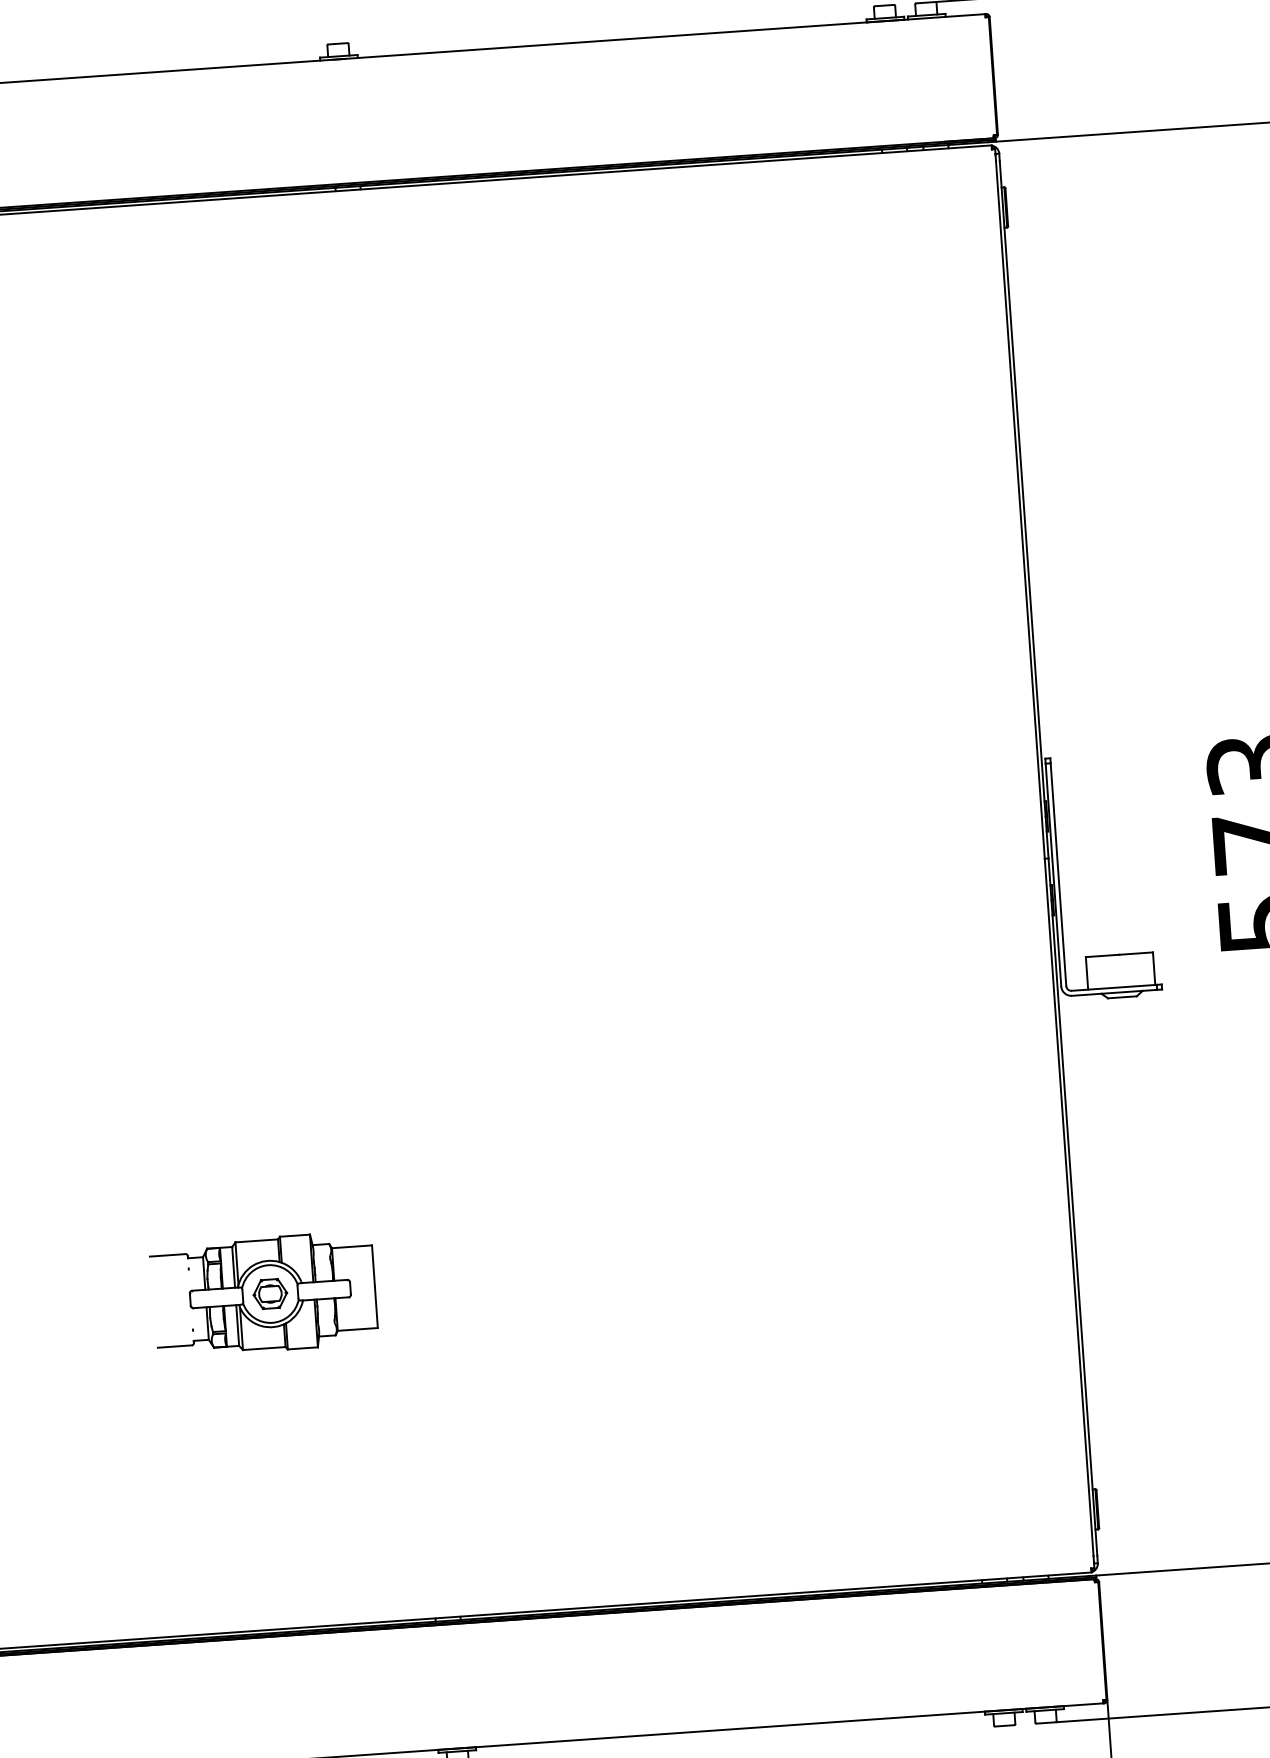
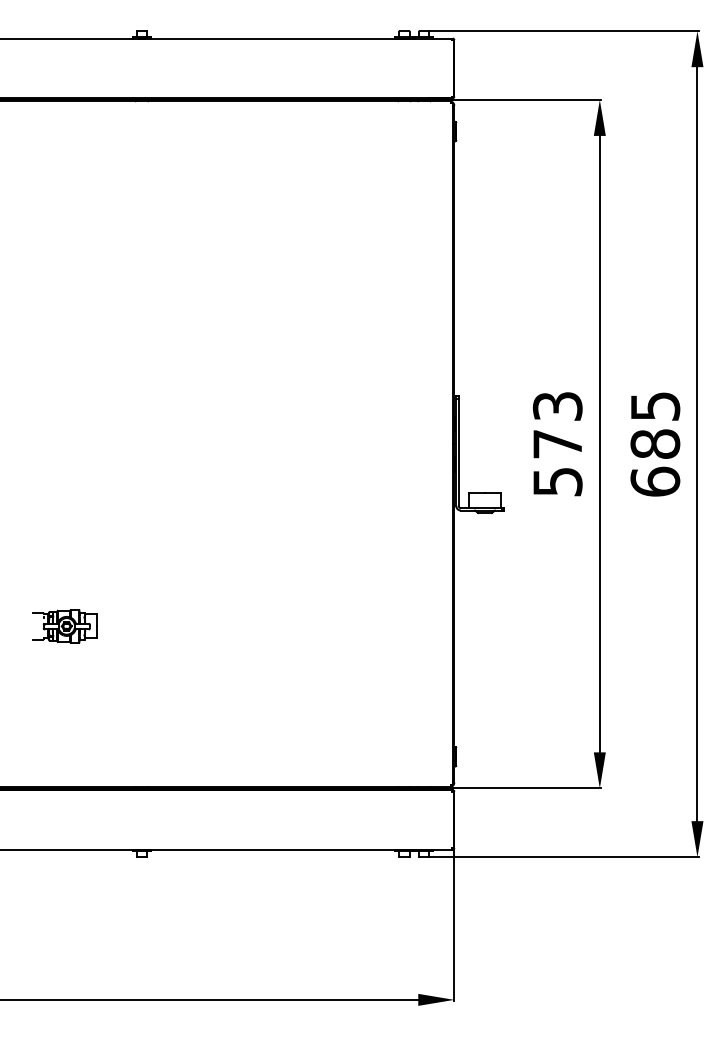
part: (263, 1294) -> (64, 626), size x0.6

